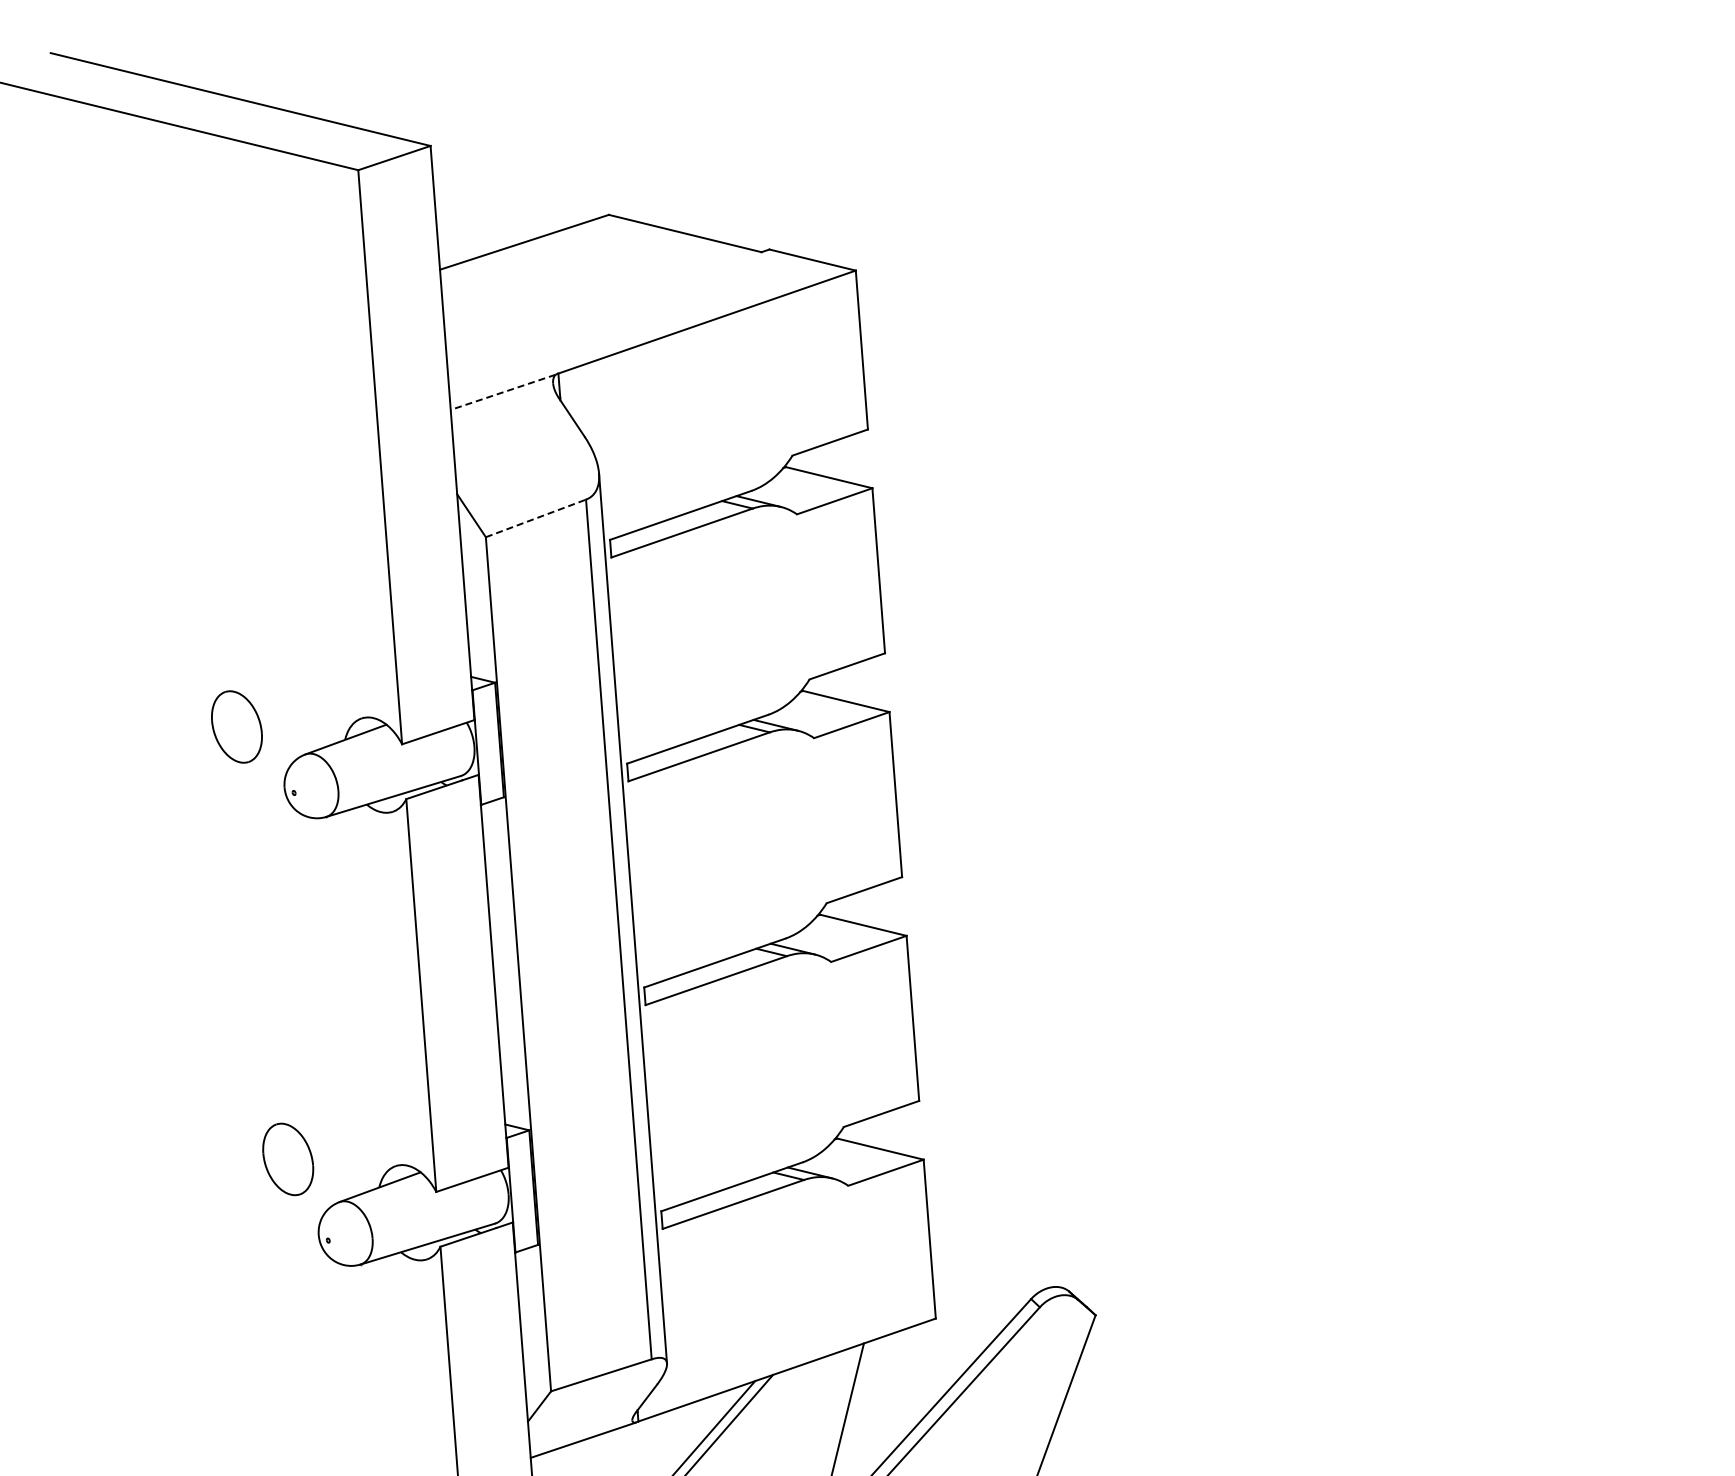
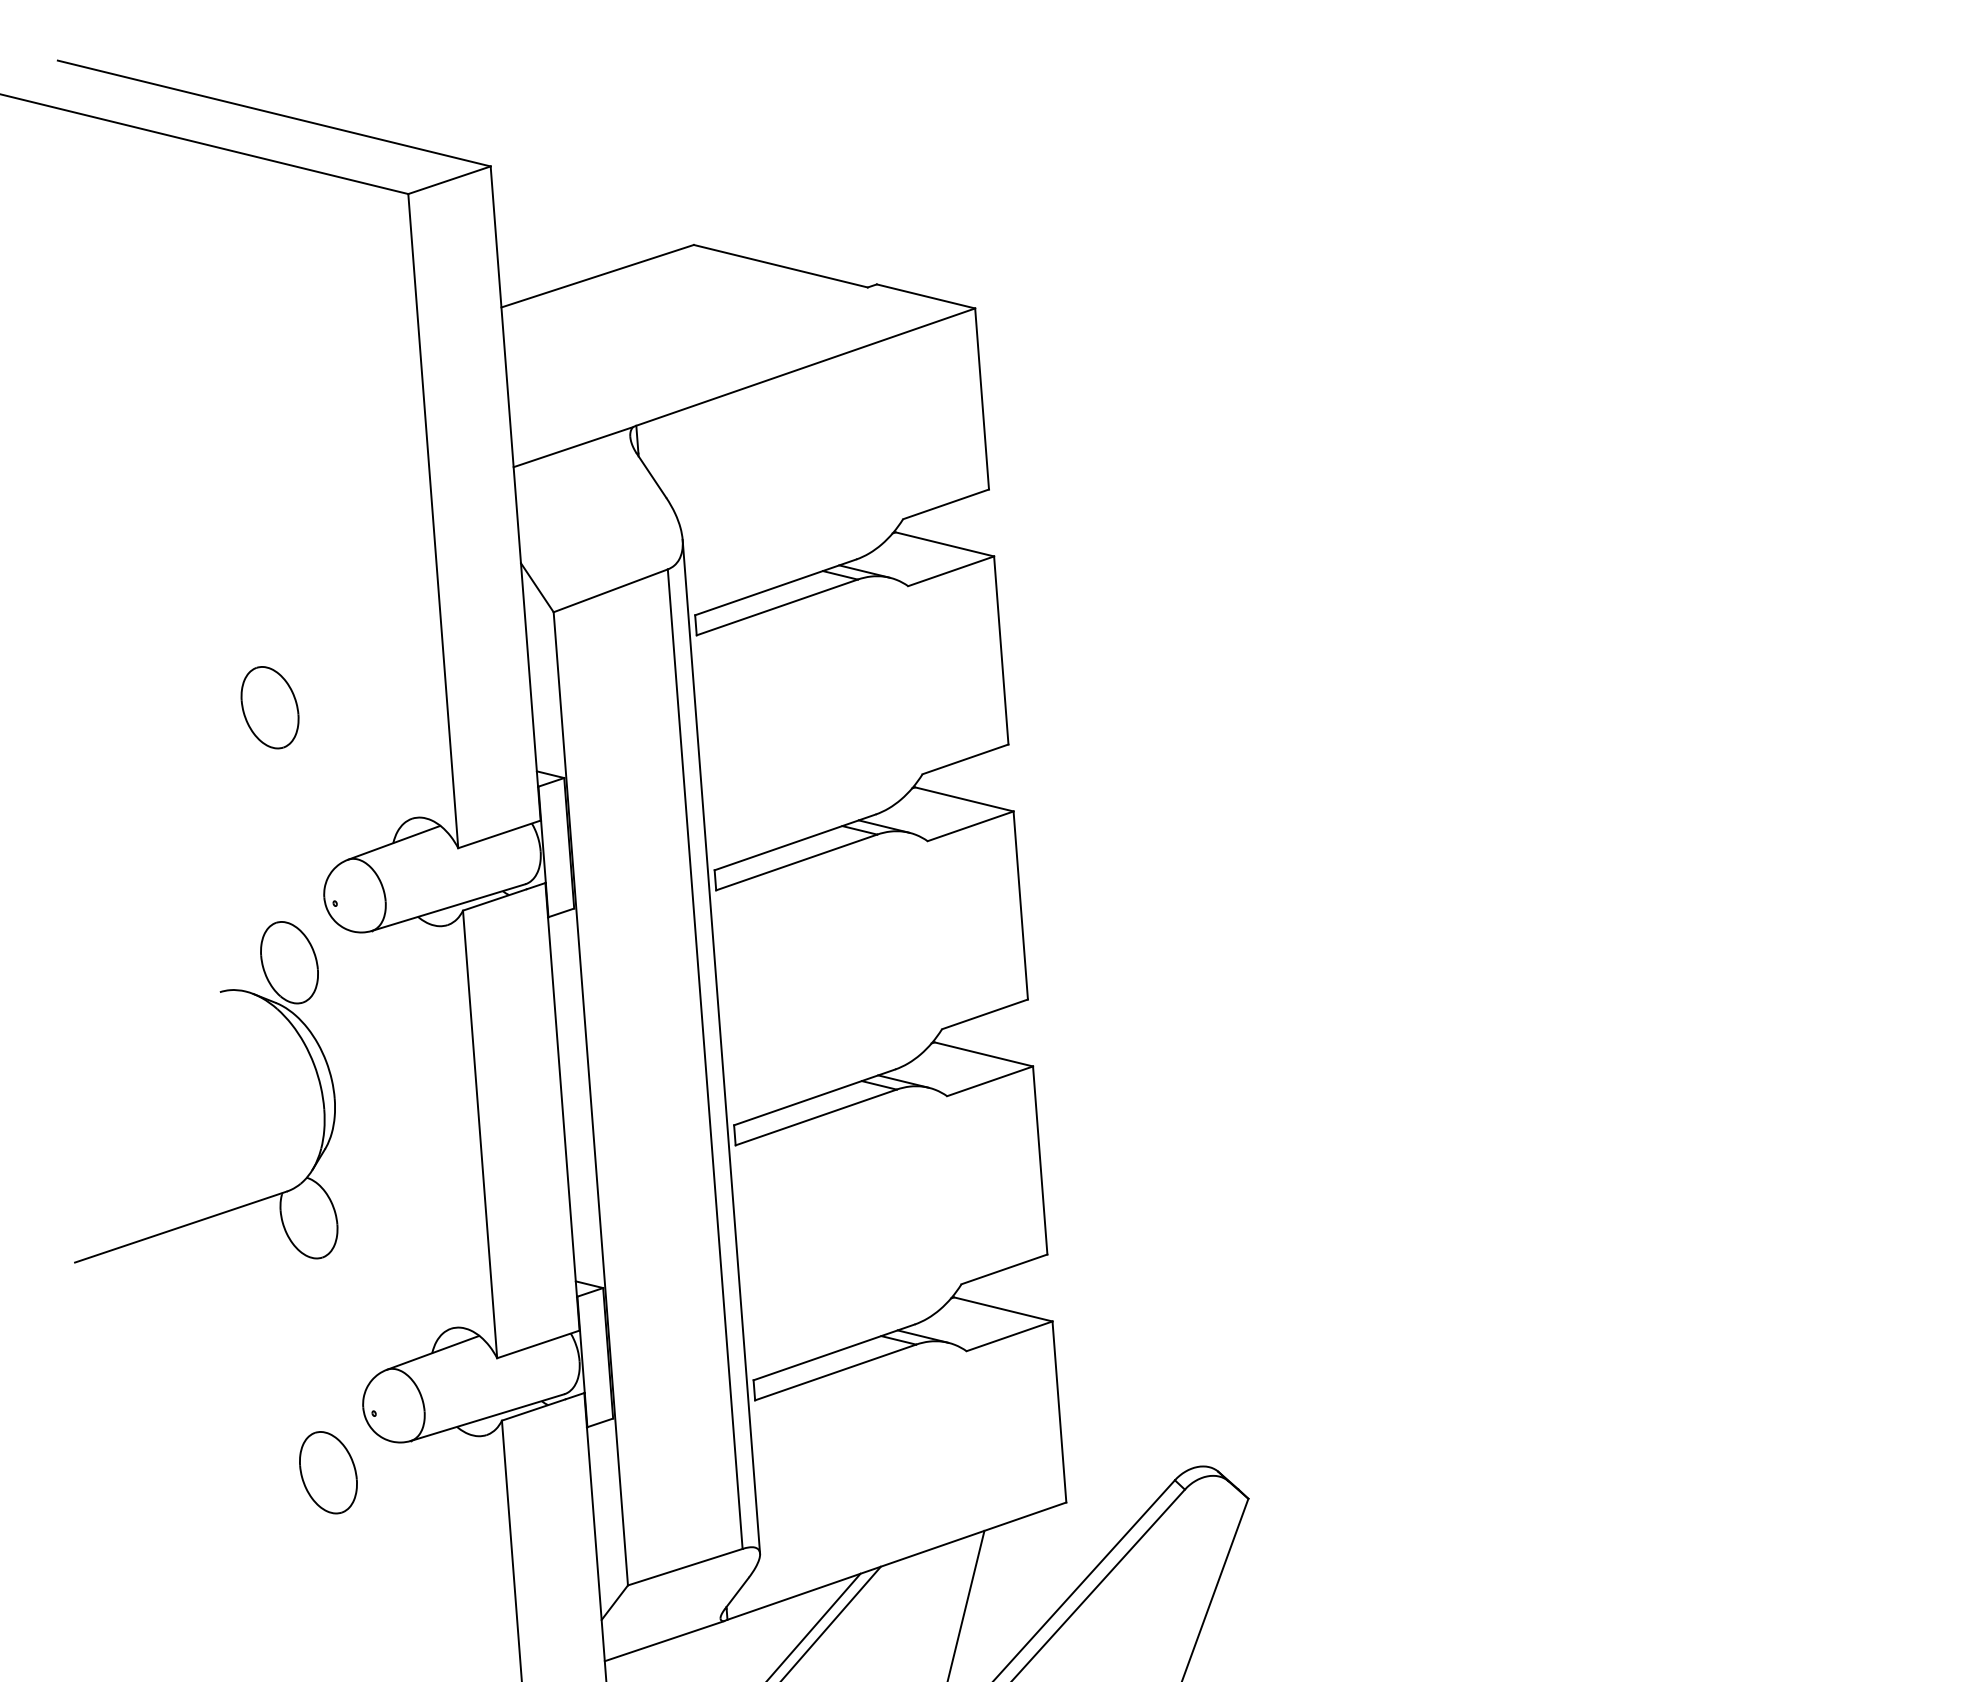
line: (502, 392) -> (572, 447), dashed -> solid
line: (535, 518) -> (610, 590), dashed -> solid
part: (236, 726) -> (269, 707), moved
part: (193, 871) -> (220, 993), added
part: (288, 1159) -> (328, 1472), moved

